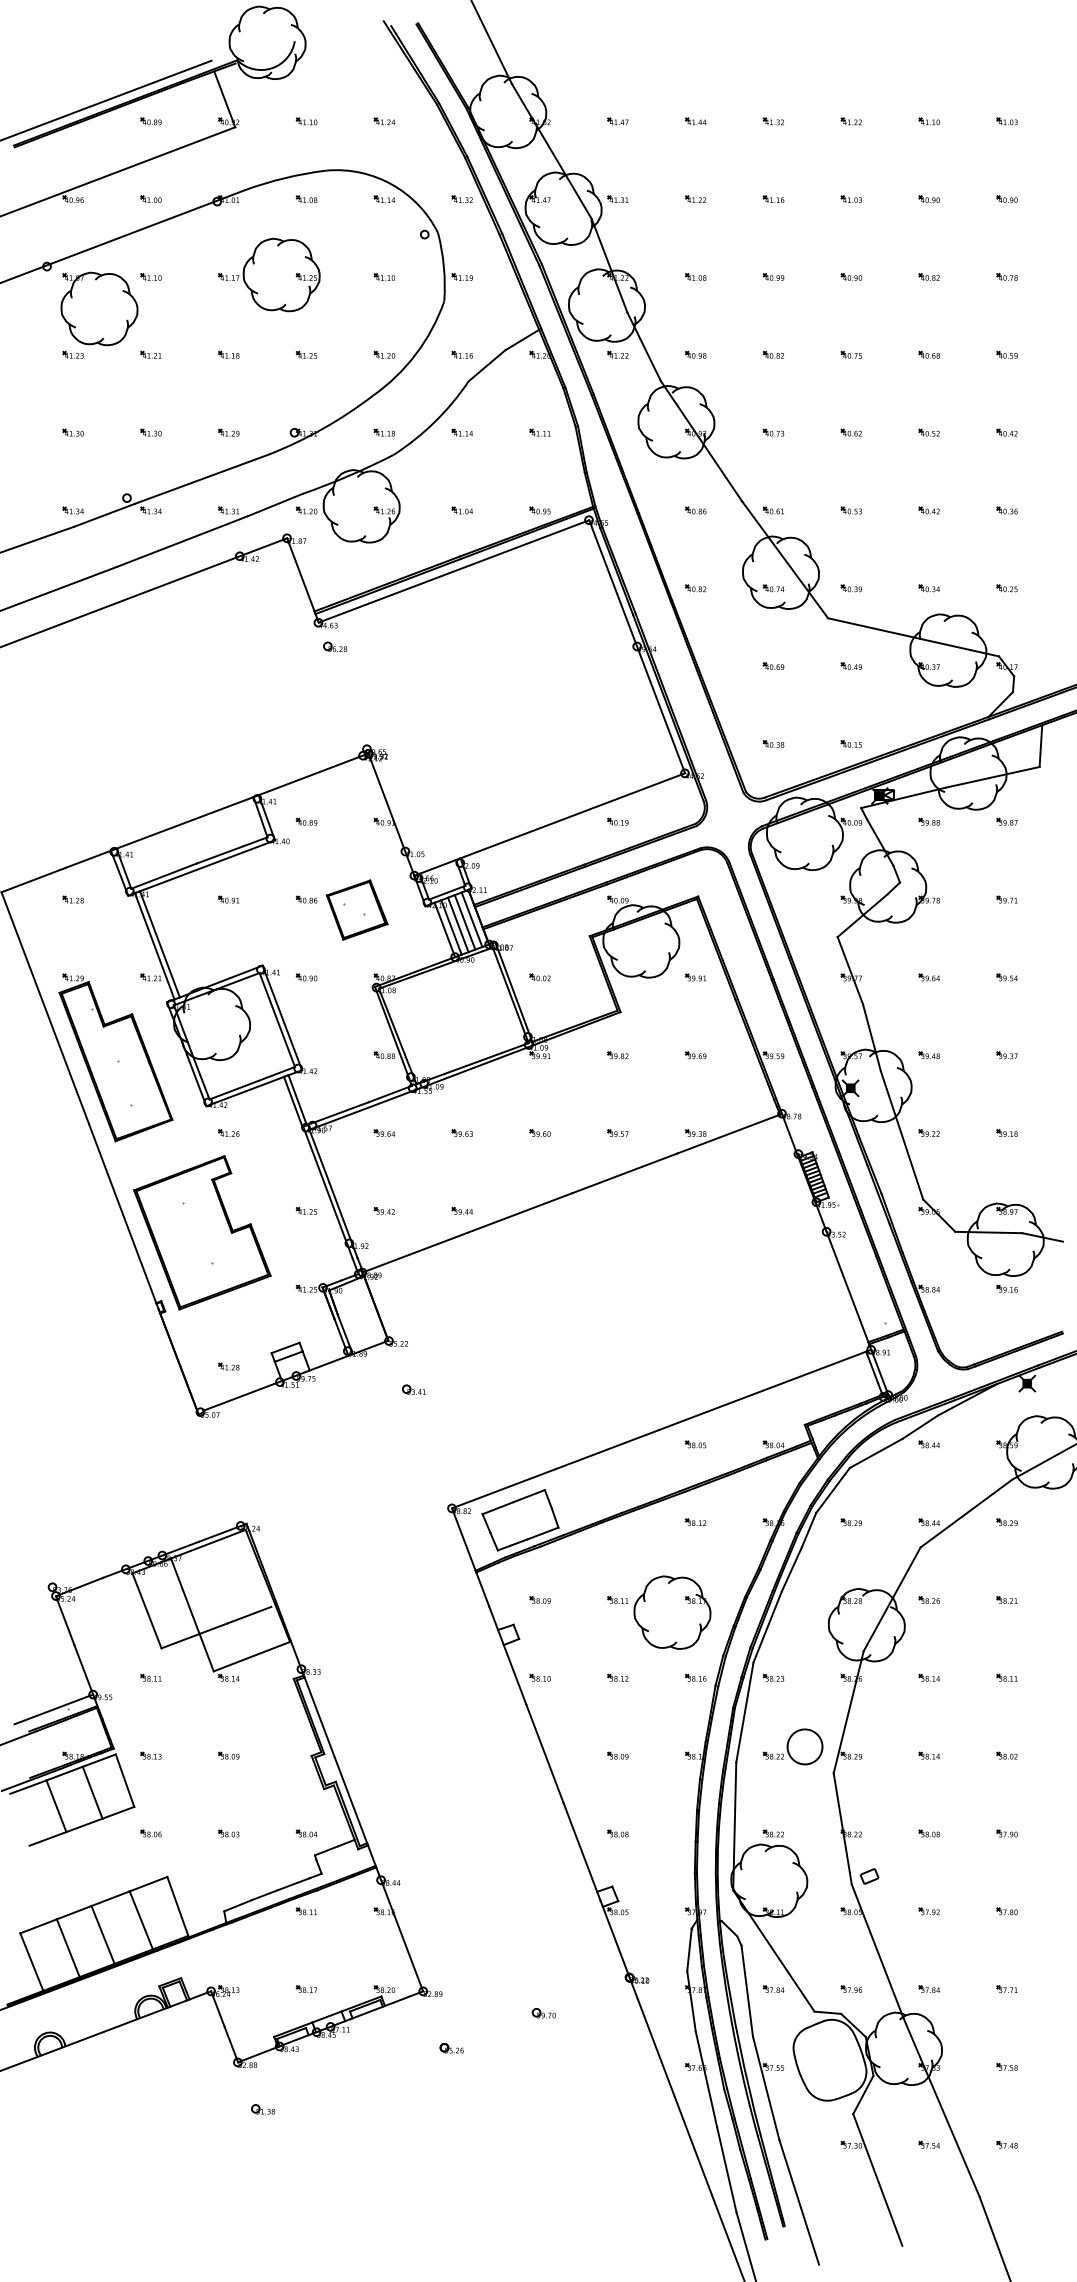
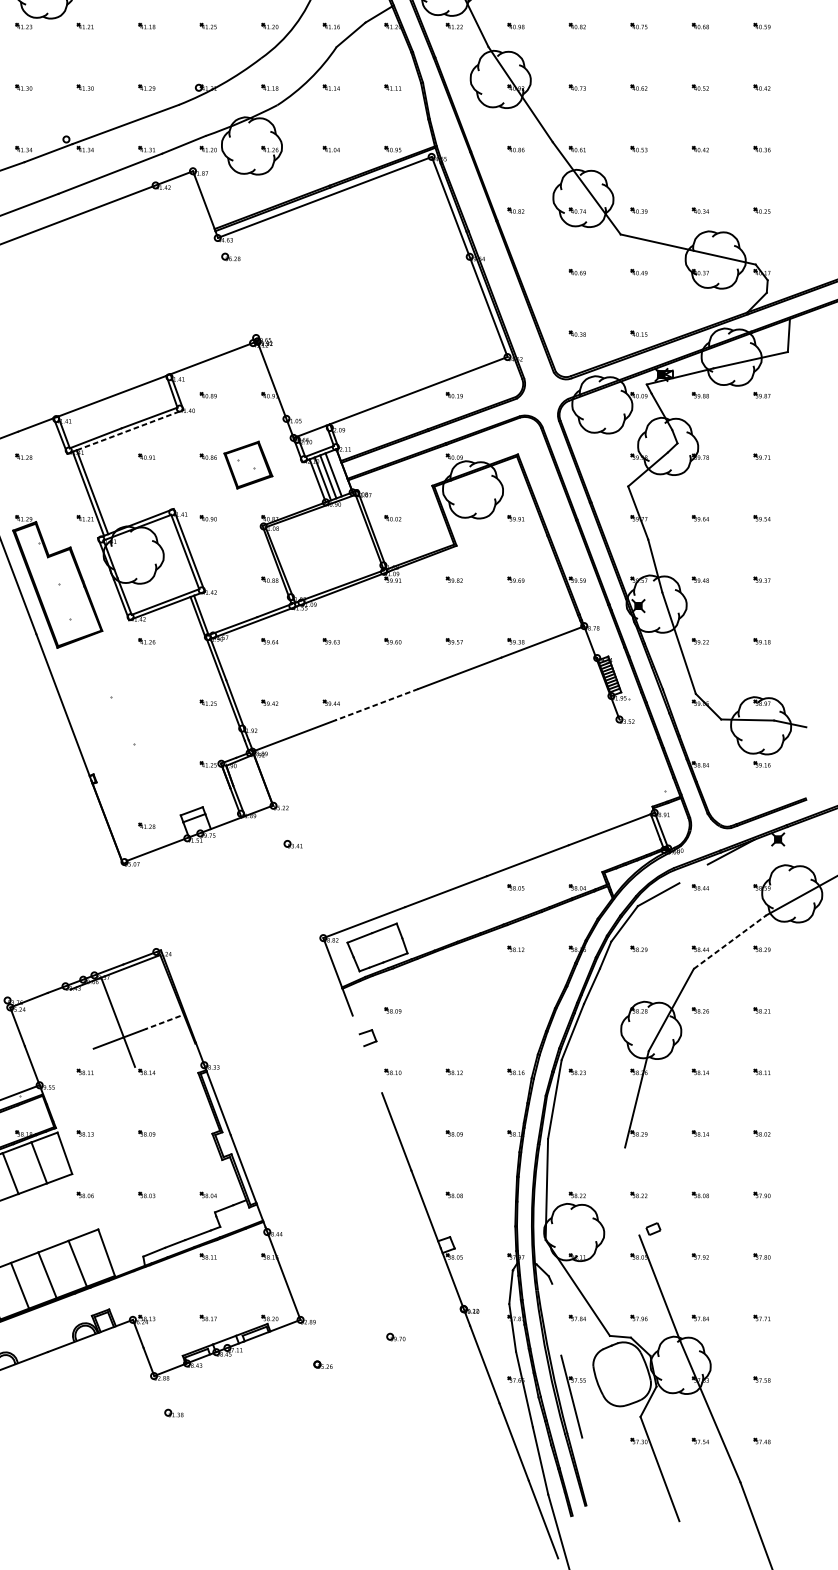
line: (207, 865) -> (130, 429), solid -> dashed
line: (471, 919) -> (338, 472), removed
line: (519, 1213) -> (376, 704), solid -> dashed
part: (202, 1232) -> (126, 720), removed
line: (847, 1286) -> (636, 762), removed
line: (920, 1426) -> (693, 873), removed
line: (966, 1513) -> (730, 942), solid -> dashed
line: (146, 1610) -> (81, 1018), removed
part: (659, 1612) -> (487, 1020), removed
line: (249, 1615) -> (163, 1022), solid -> dashed
line: (507, 1655) -> (367, 1054), removed
line: (251, 1656) -> (164, 1055), removed
part: (792, 1746) -> (592, 1126), removed
line: (842, 1828) -> (632, 1191), removed
line: (746, 1990) -> (556, 1319), removed
line: (799, 2202) -> (598, 1486), removed

